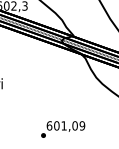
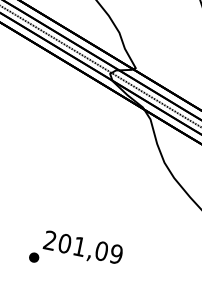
text: (49, 125) -> (50, 239), 601,09 -> 201,09

